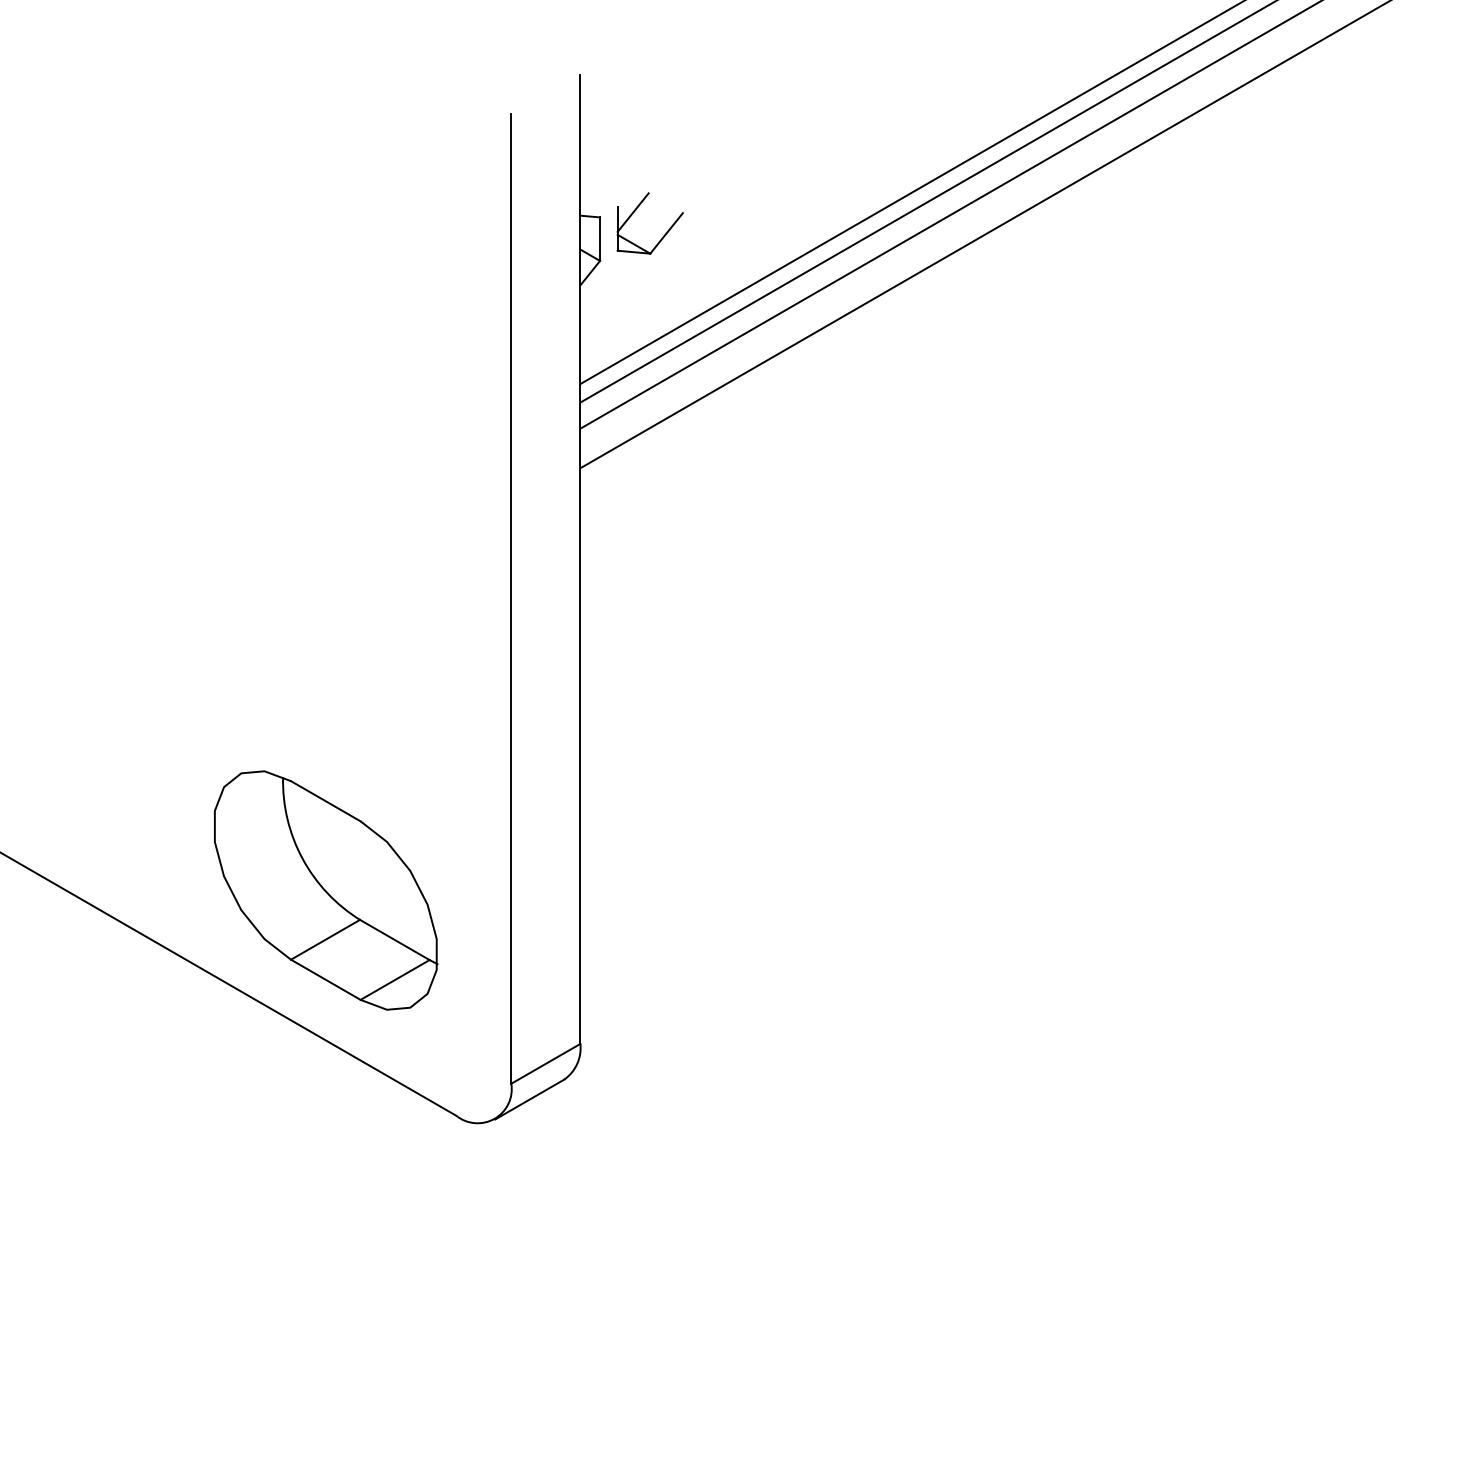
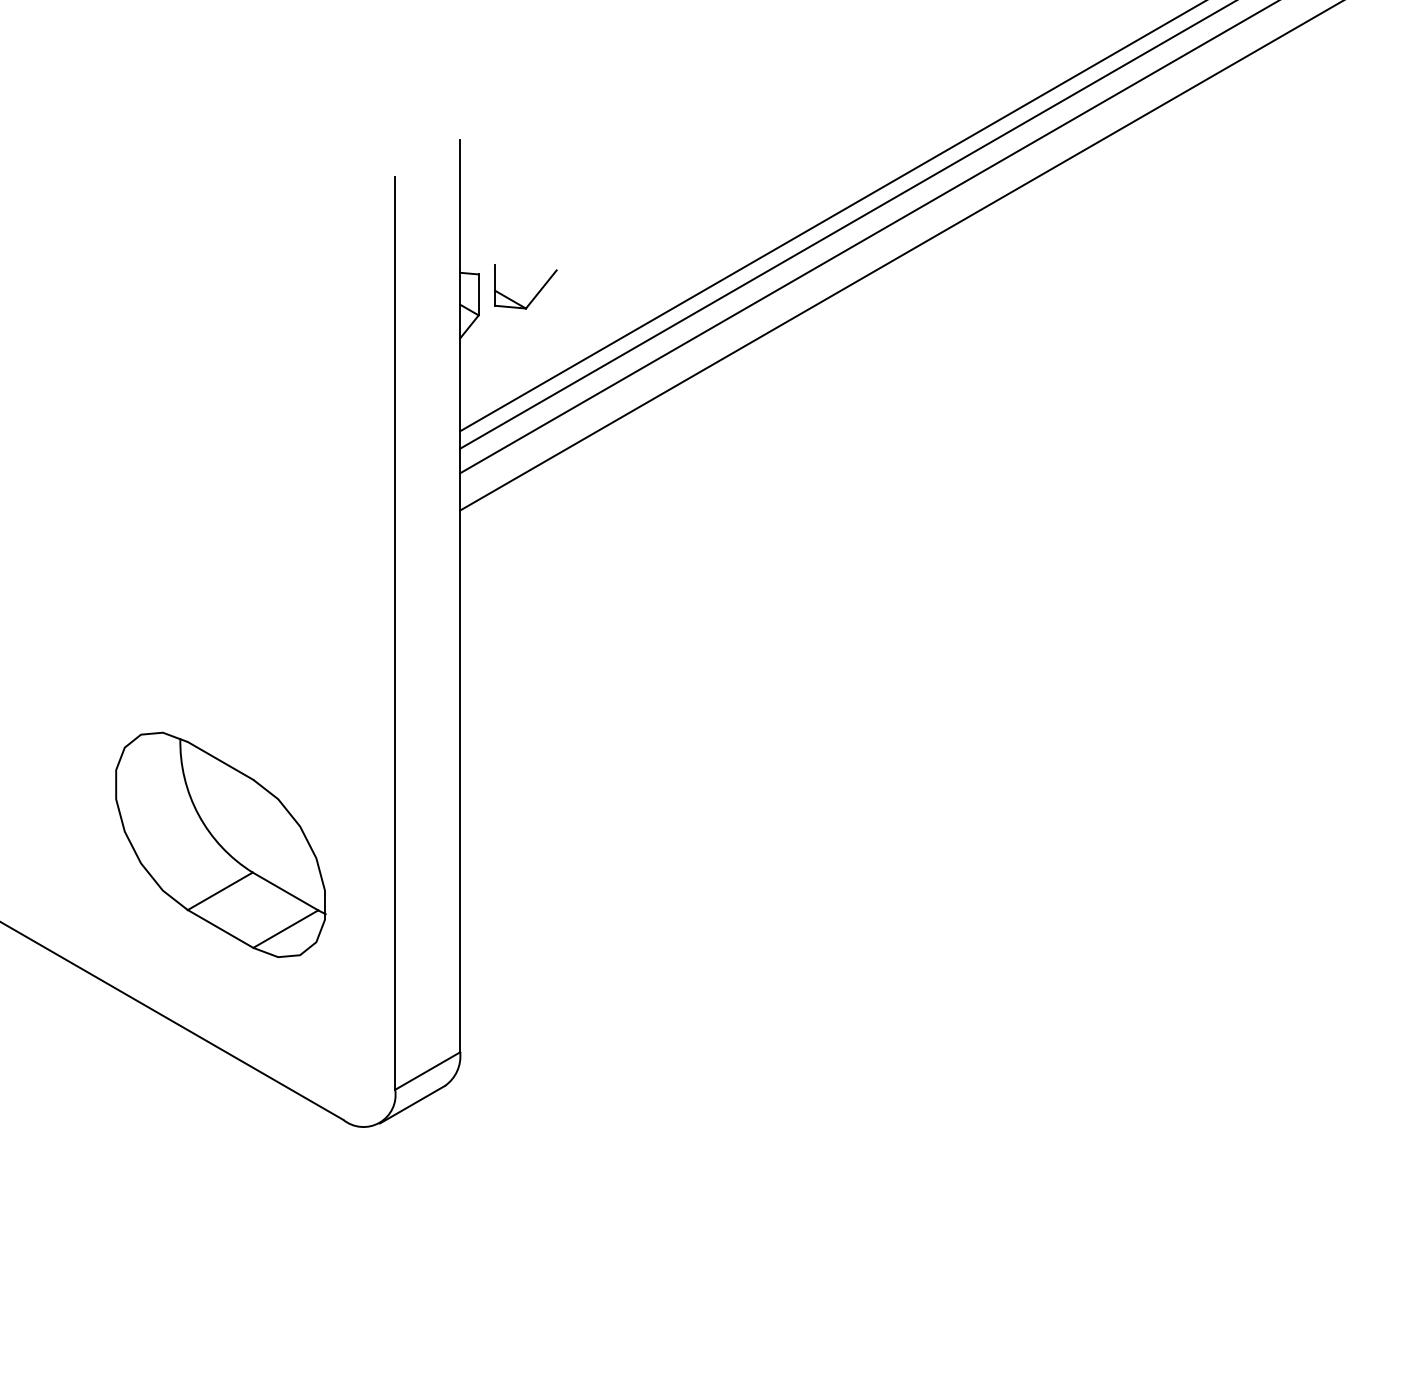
line: (632, 212) -> (509, 269), removed
part: (325, 890) -> (220, 844), moved

